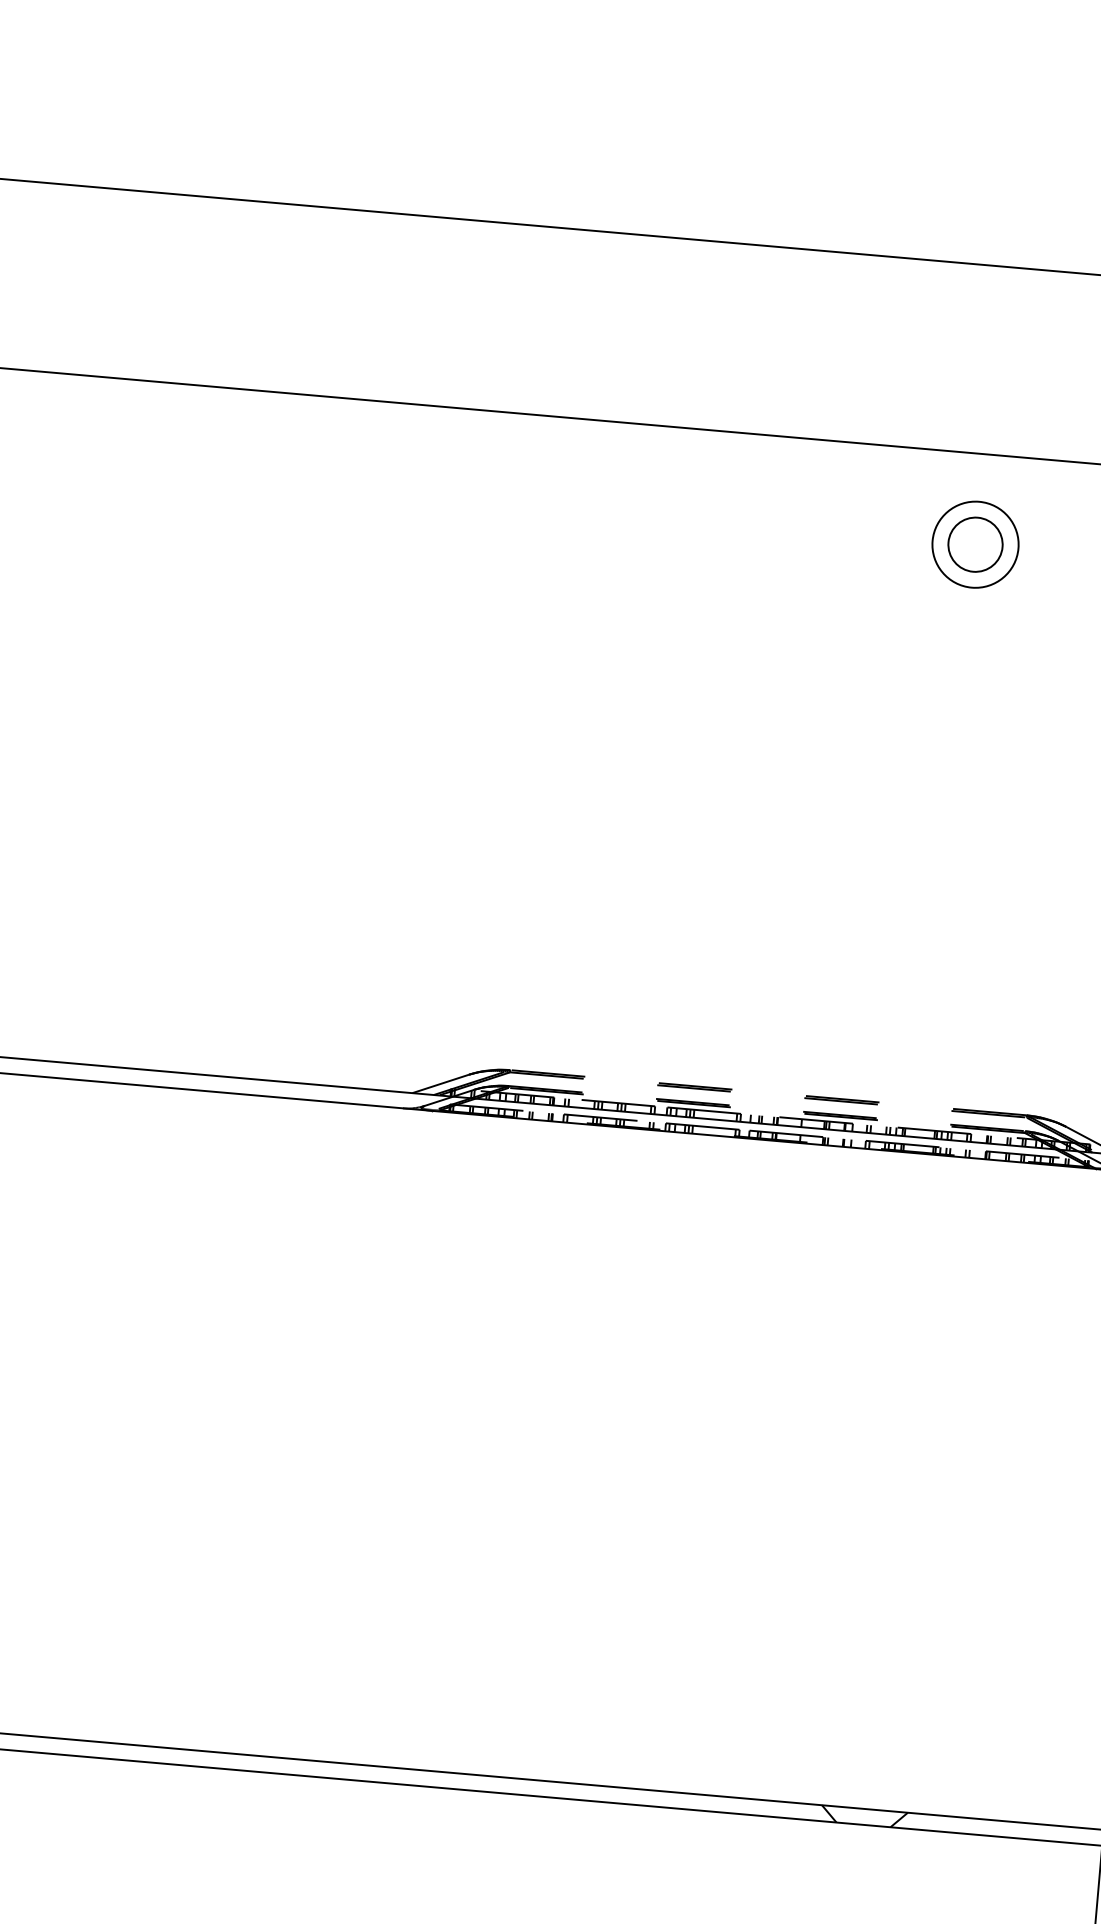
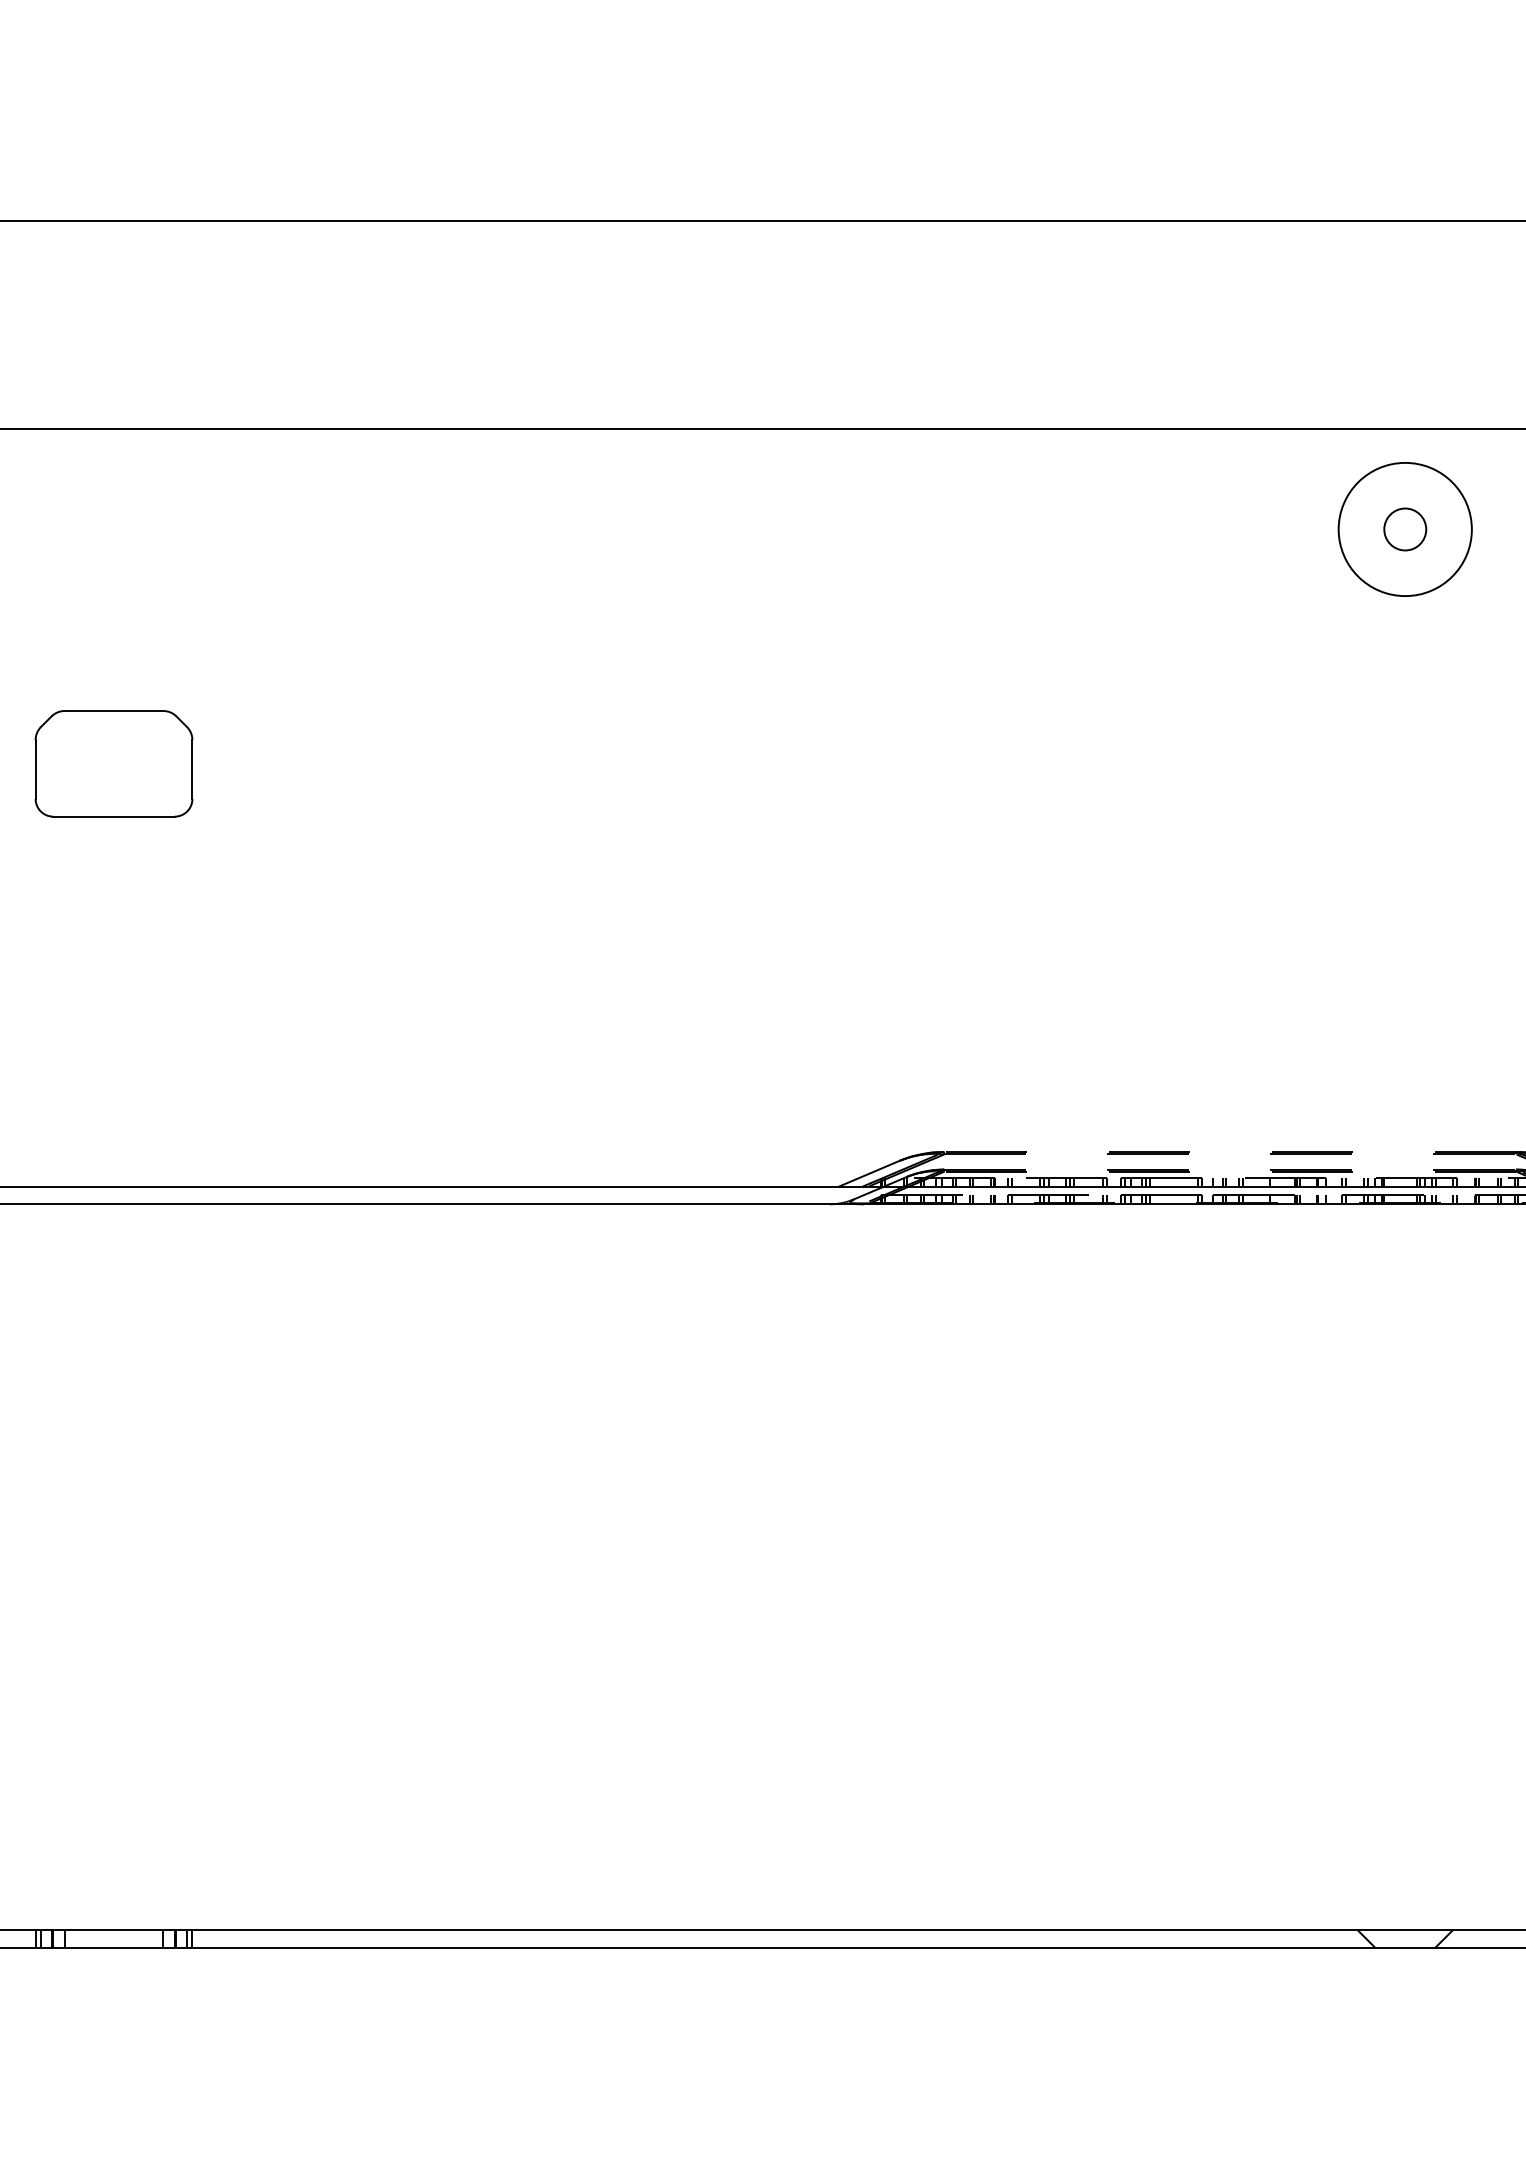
circle: (974, 544) -> (1404, 529), size x1.4
circle: (975, 544) -> (1405, 529), size x0.7

